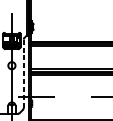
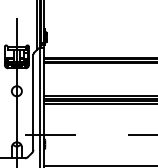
line: (23, 73) -> (33, 102), dashed -> solid

